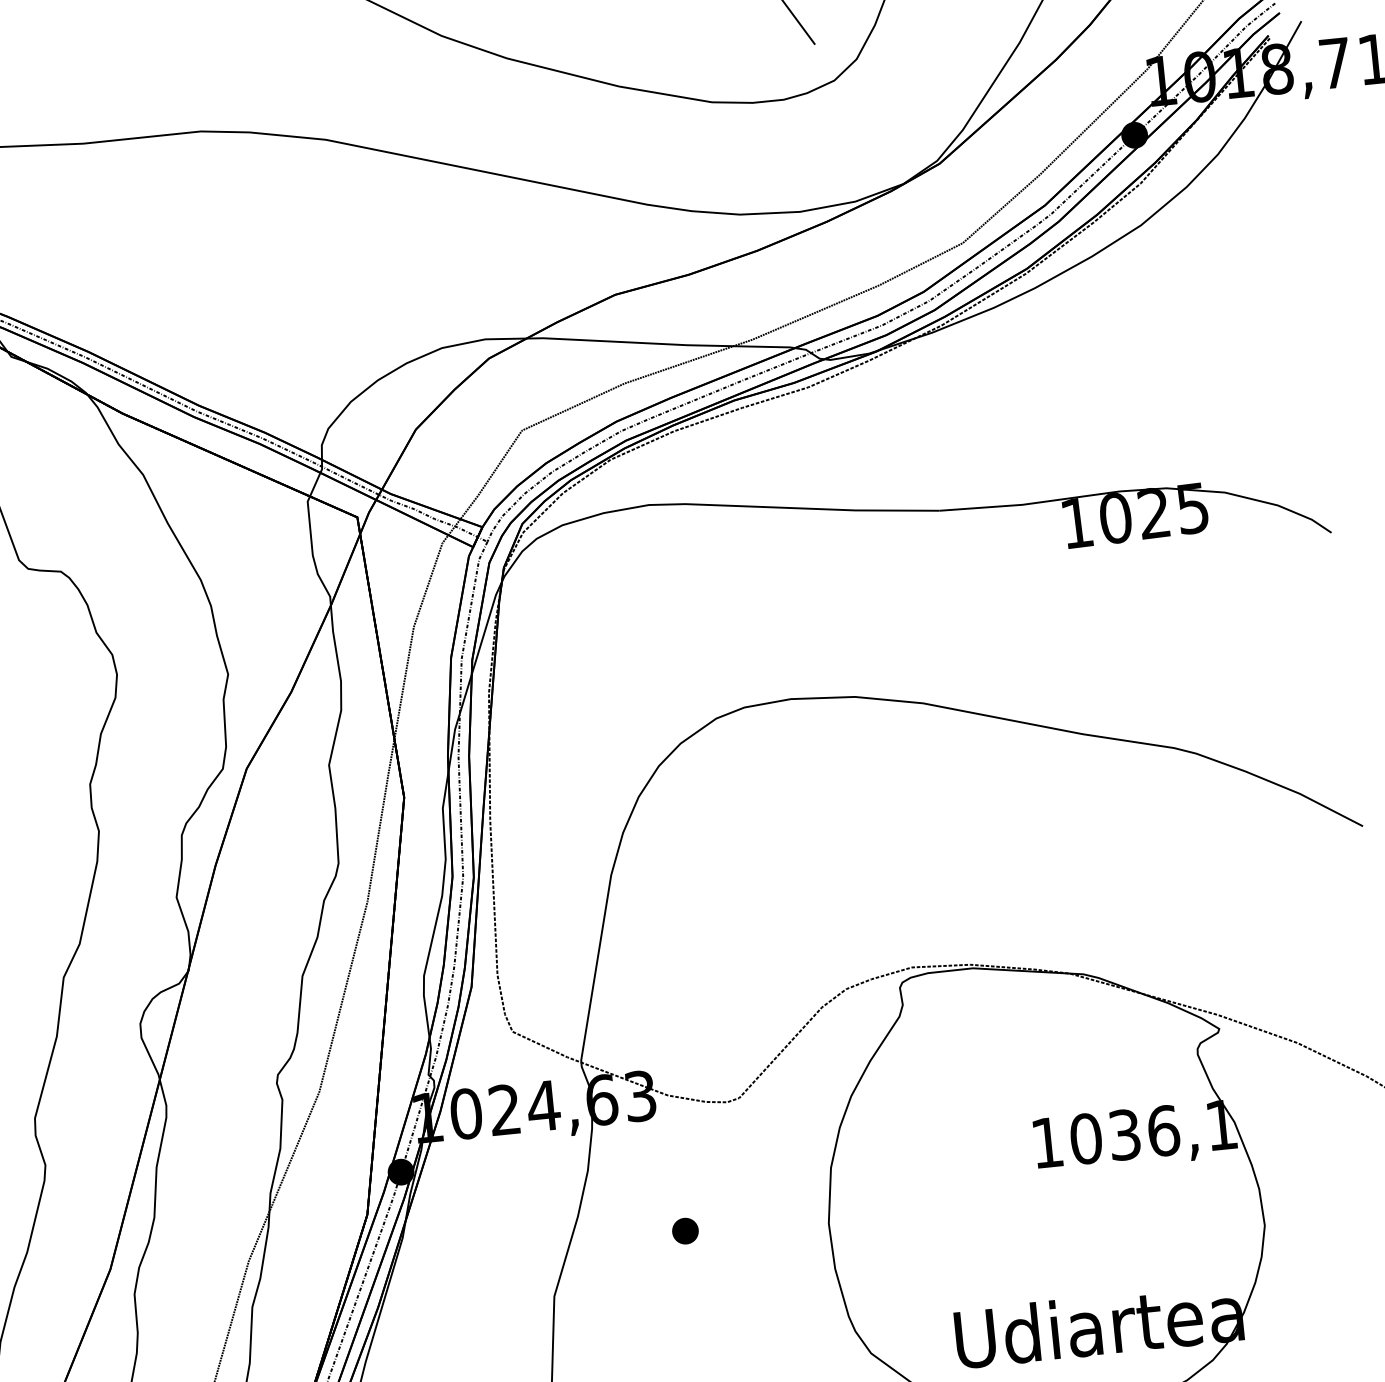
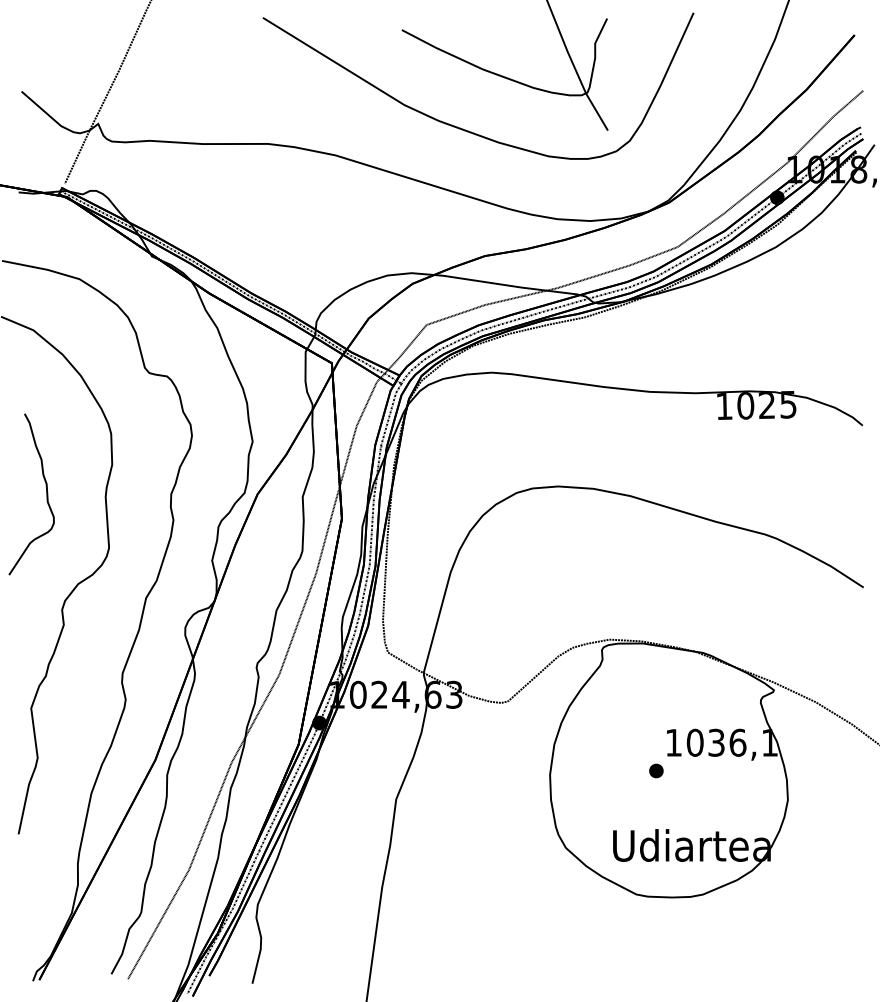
part: (685, 1230) -> (656, 770), moved

